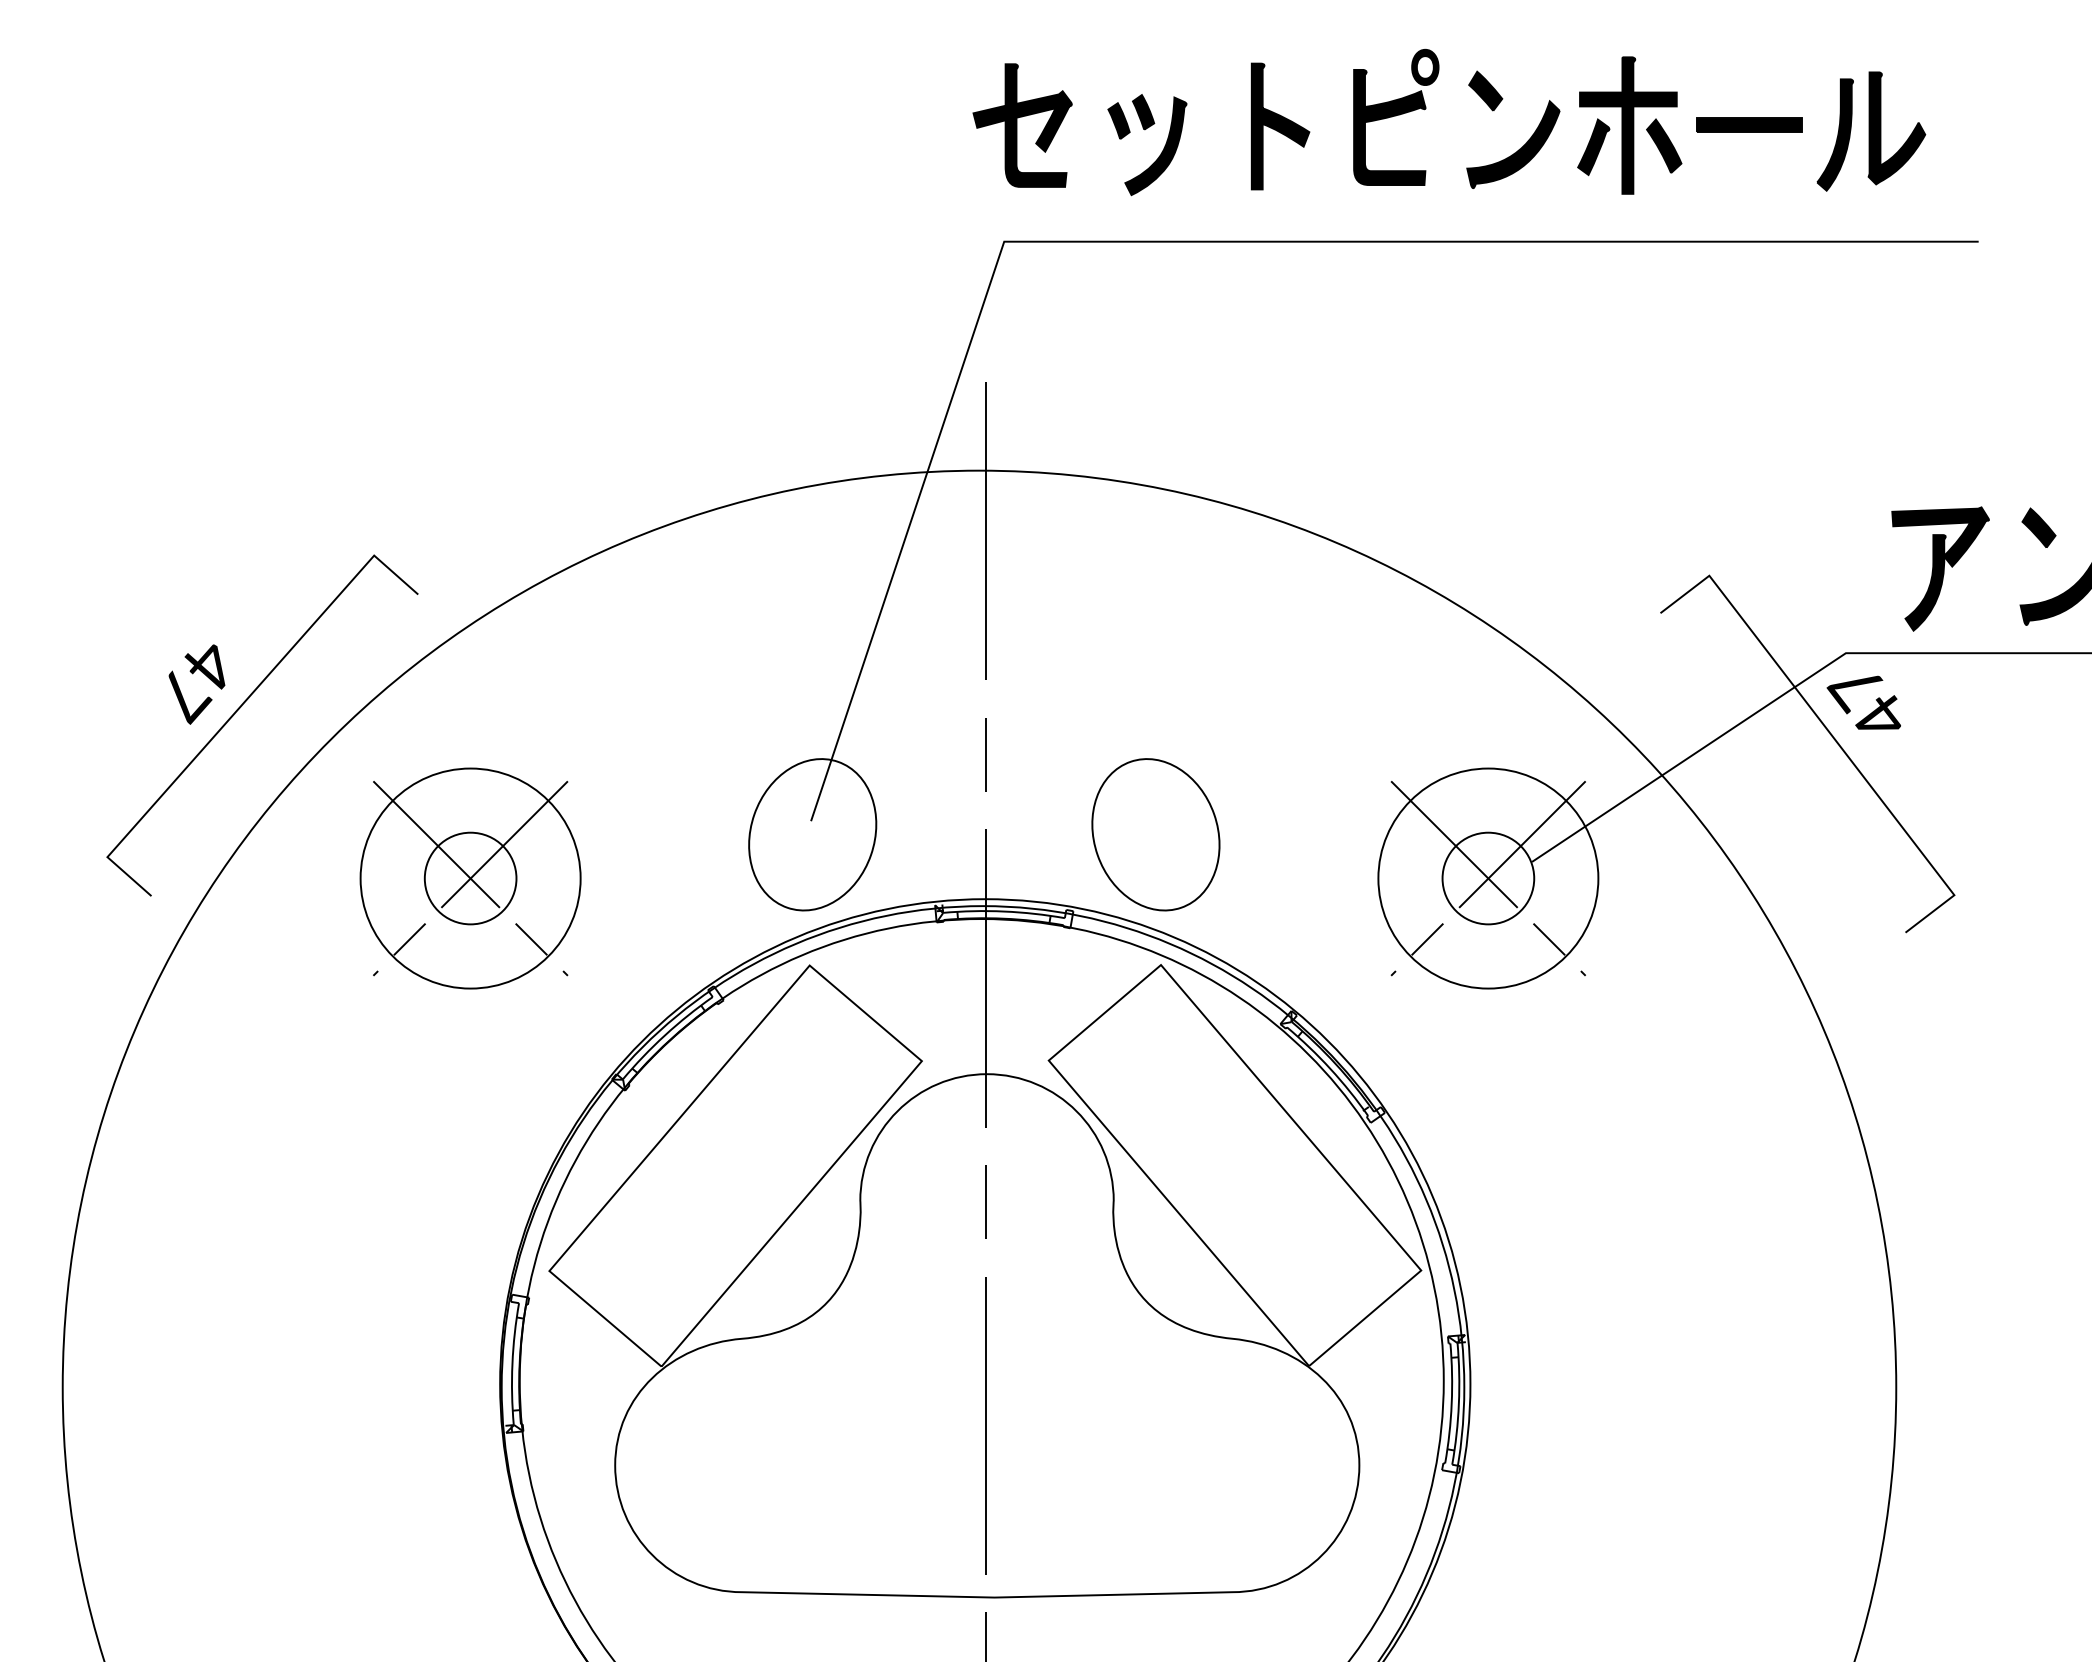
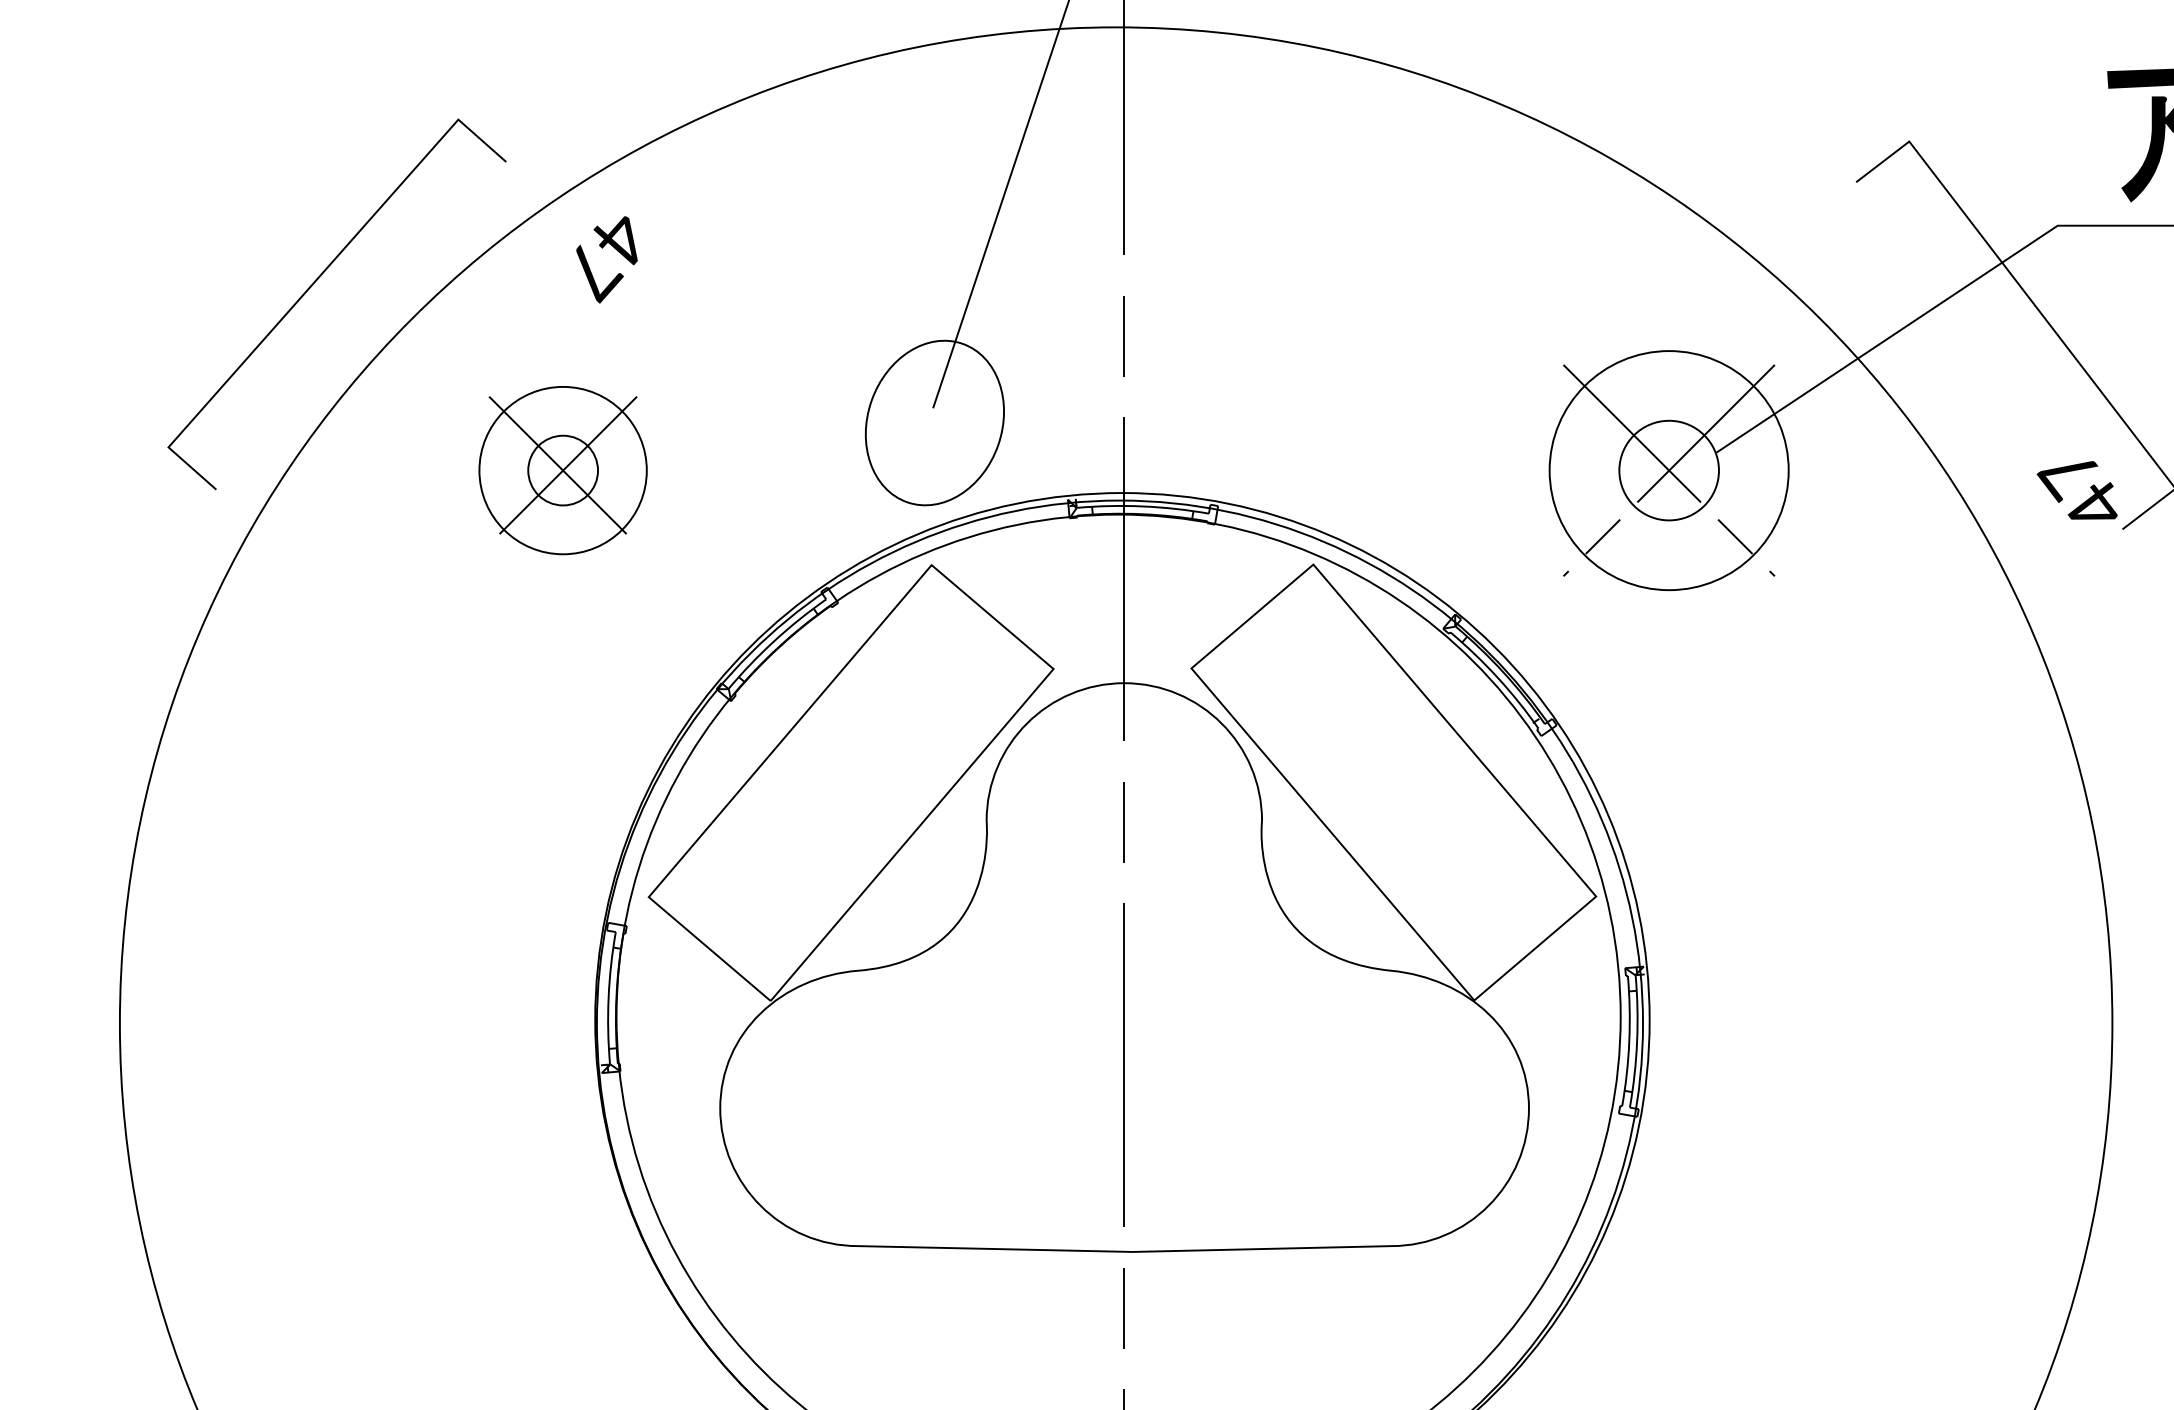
text: (196, 684) -> (606, 259), moved
text: (1863, 702) -> (2076, 490), moved
part: (1155, 834) -> (1307, 422), removed
part: (470, 878) -> (563, 470), size x0.7

